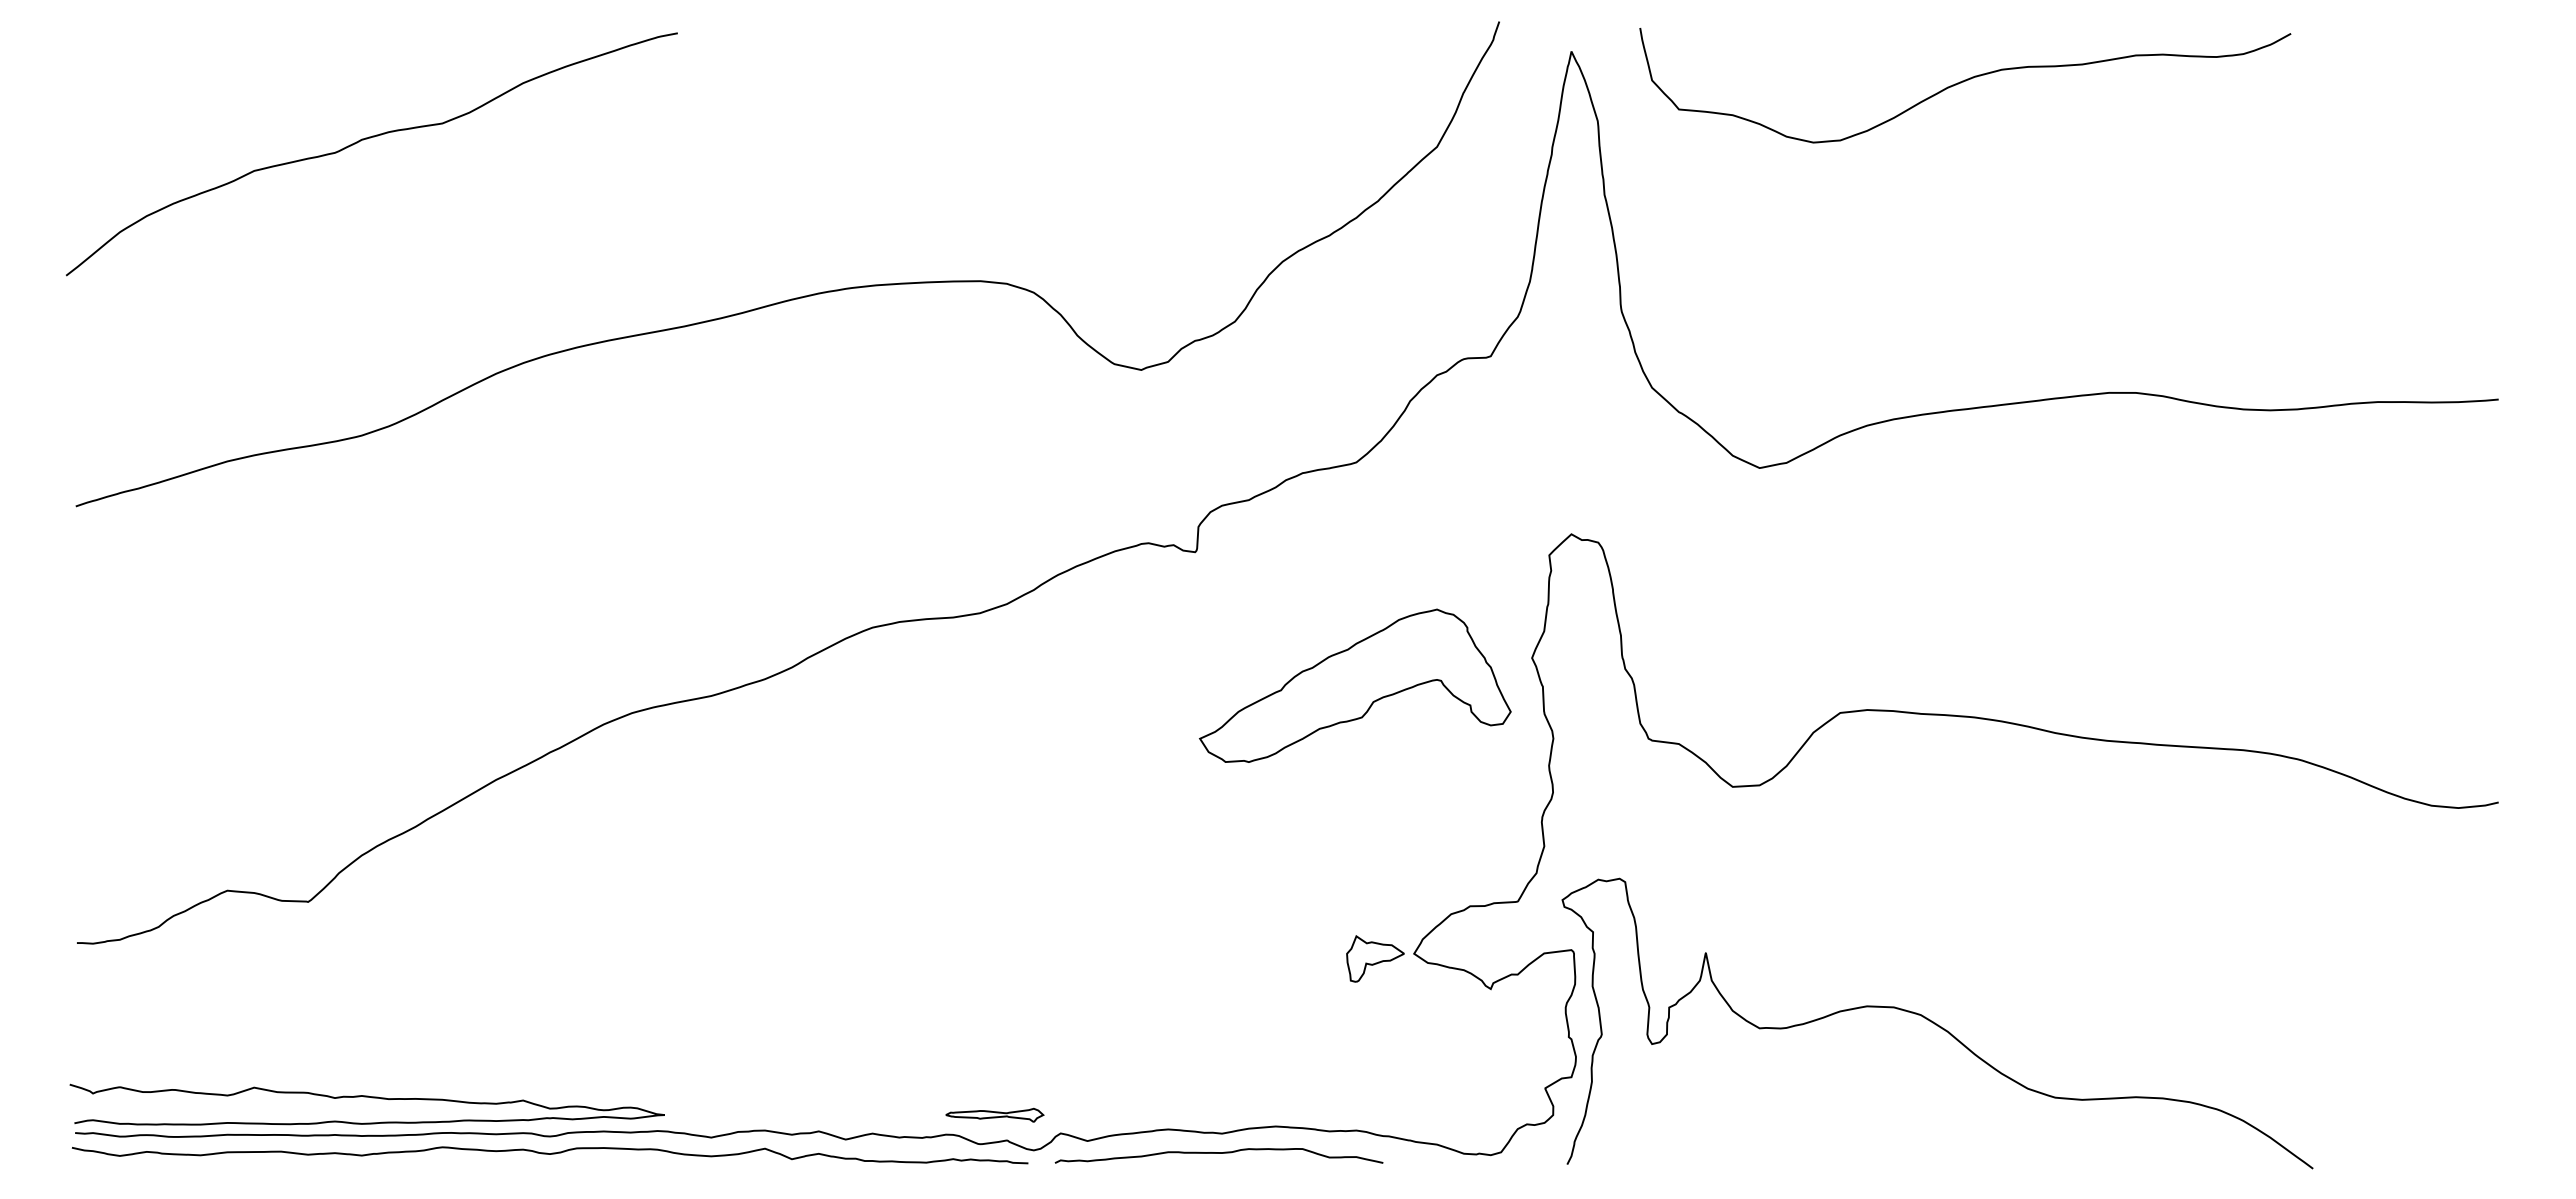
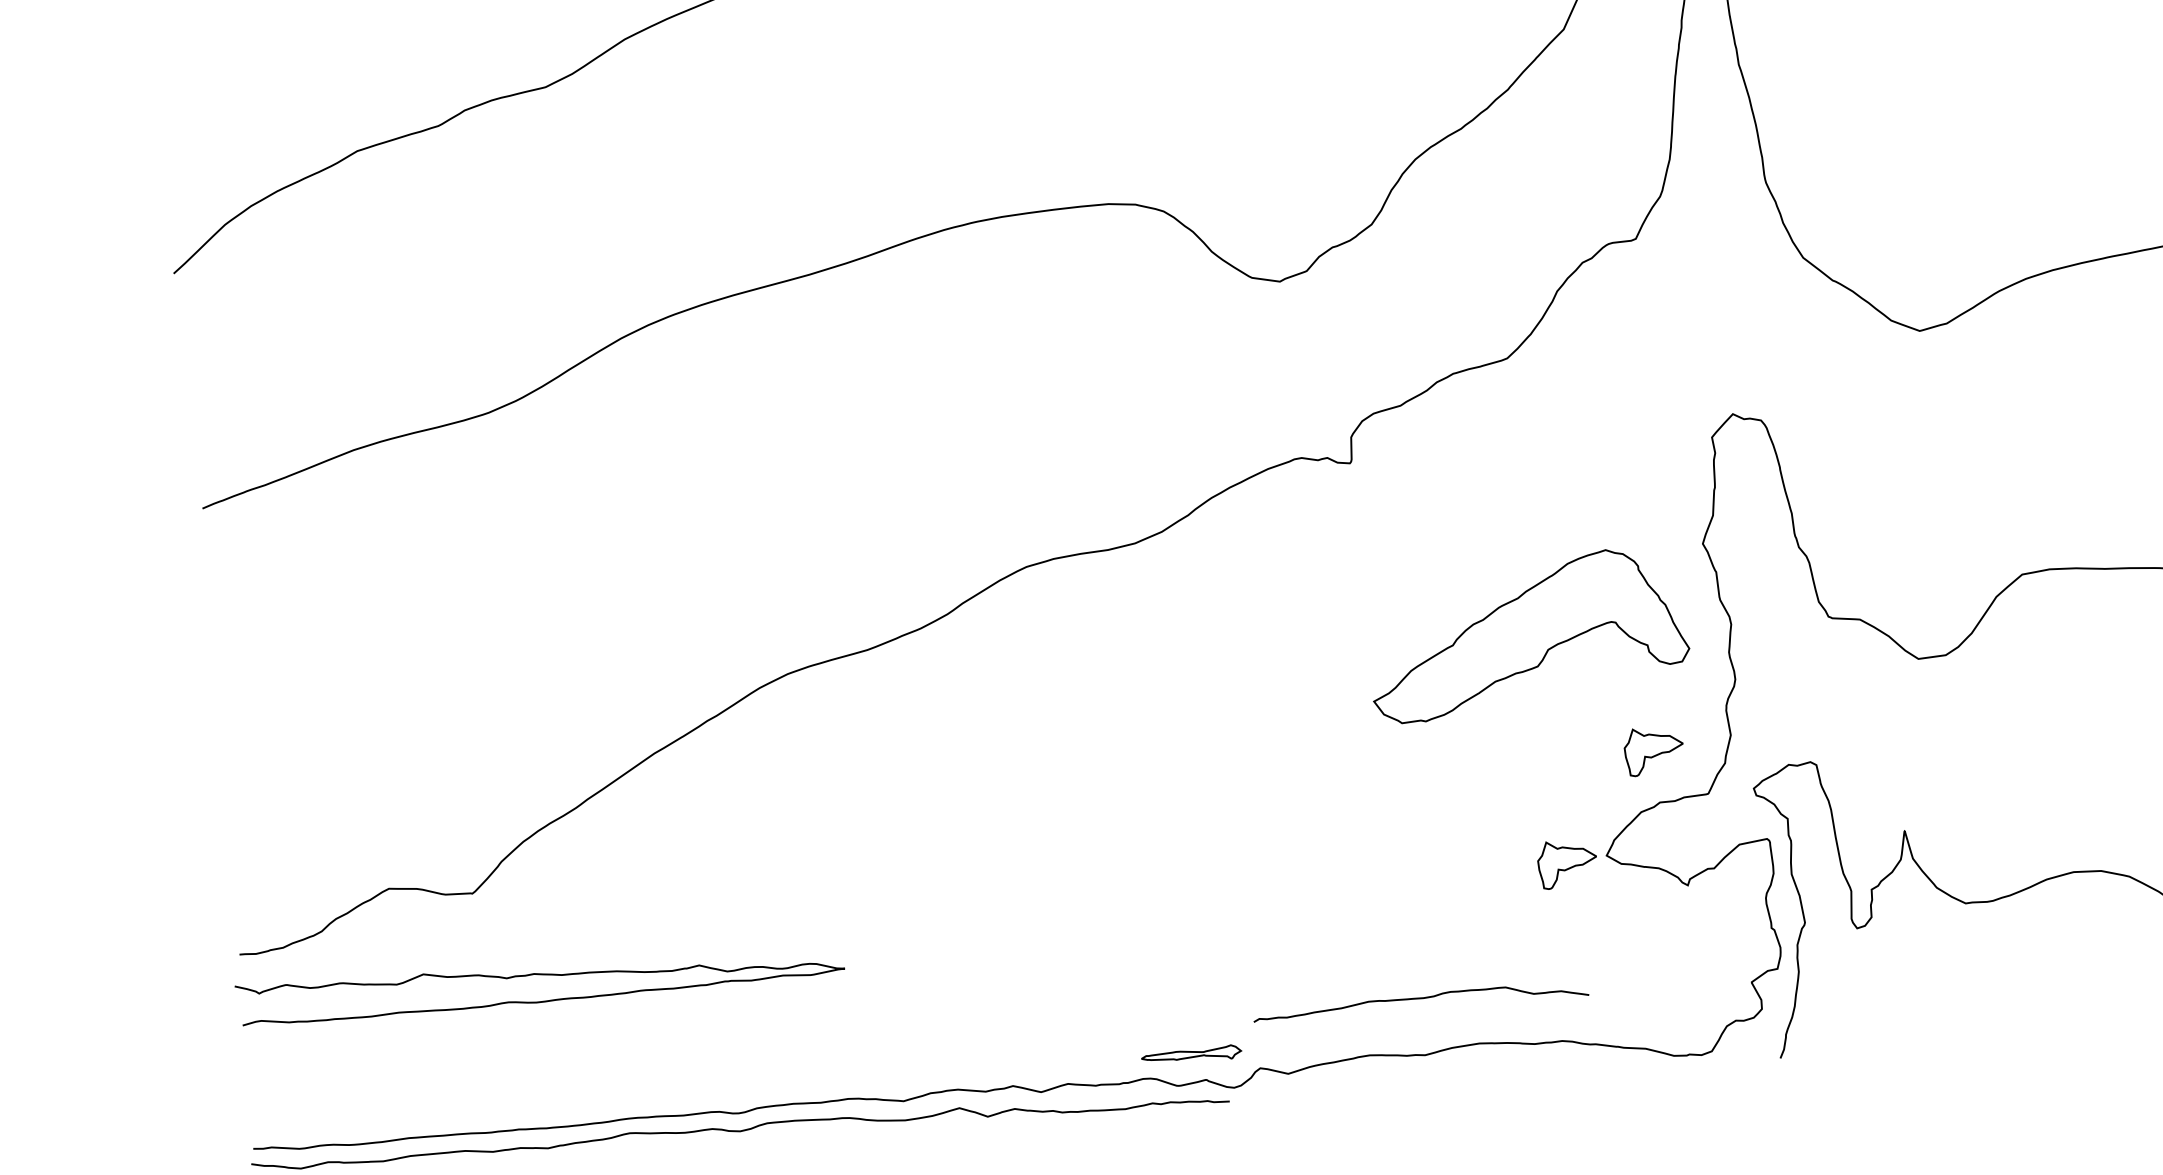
part: (1355, 685) -> (1528, 634), moved
part: (1468, 855) -> (1654, 750), added
curve: (366, 1097) -> (538, 975), moved
curve: (1218, 1153) -> (1420, 998), moved

